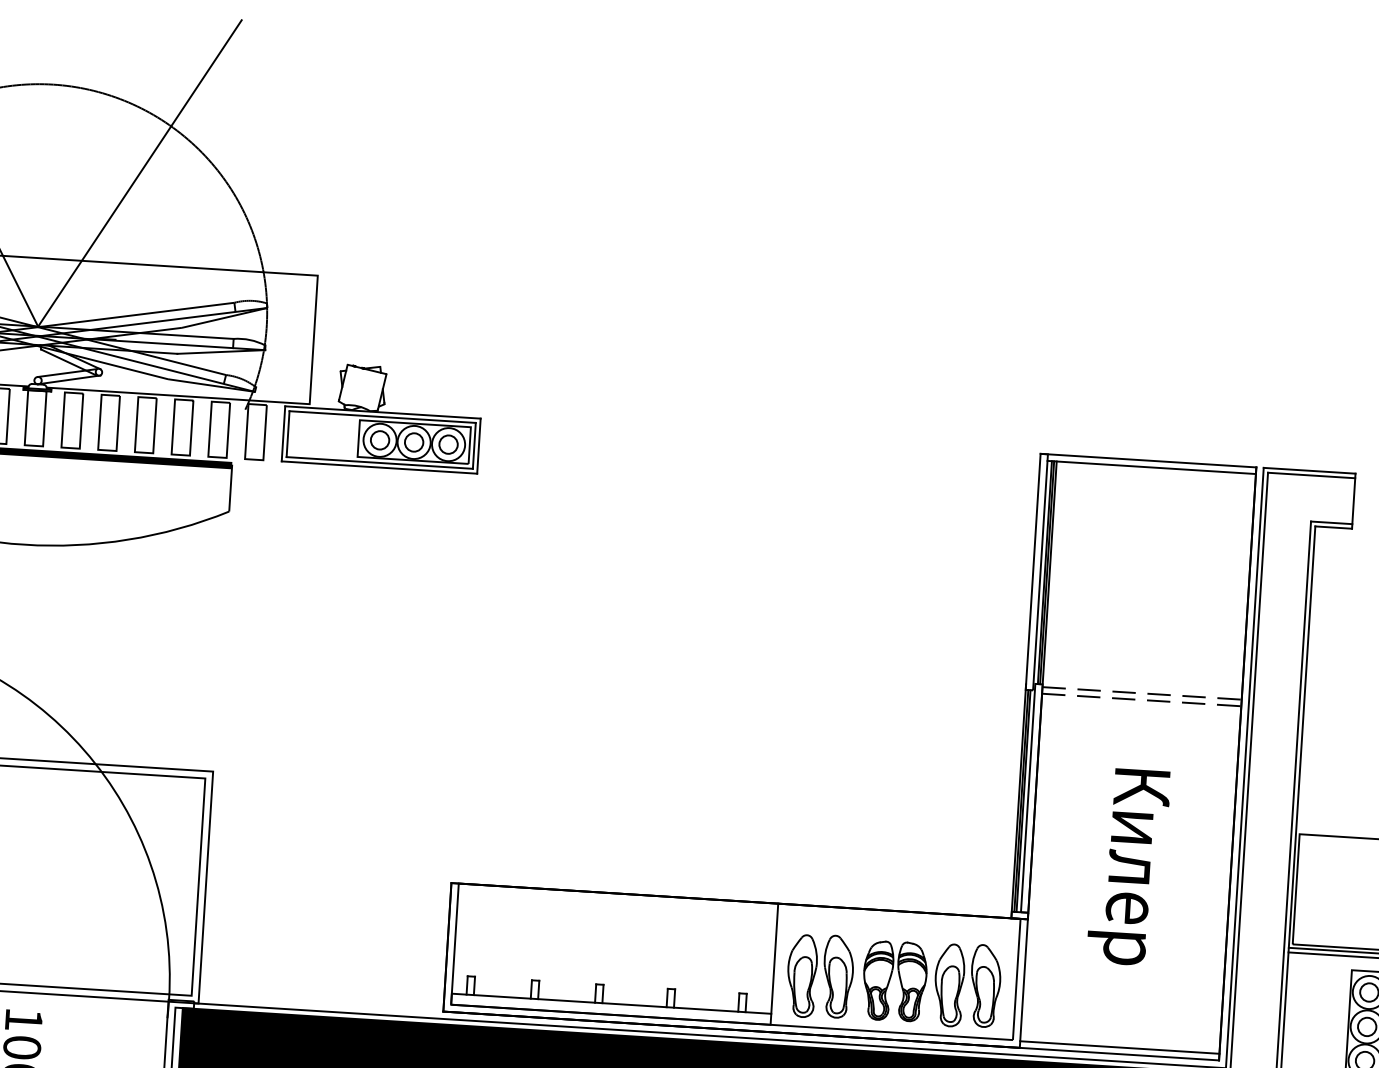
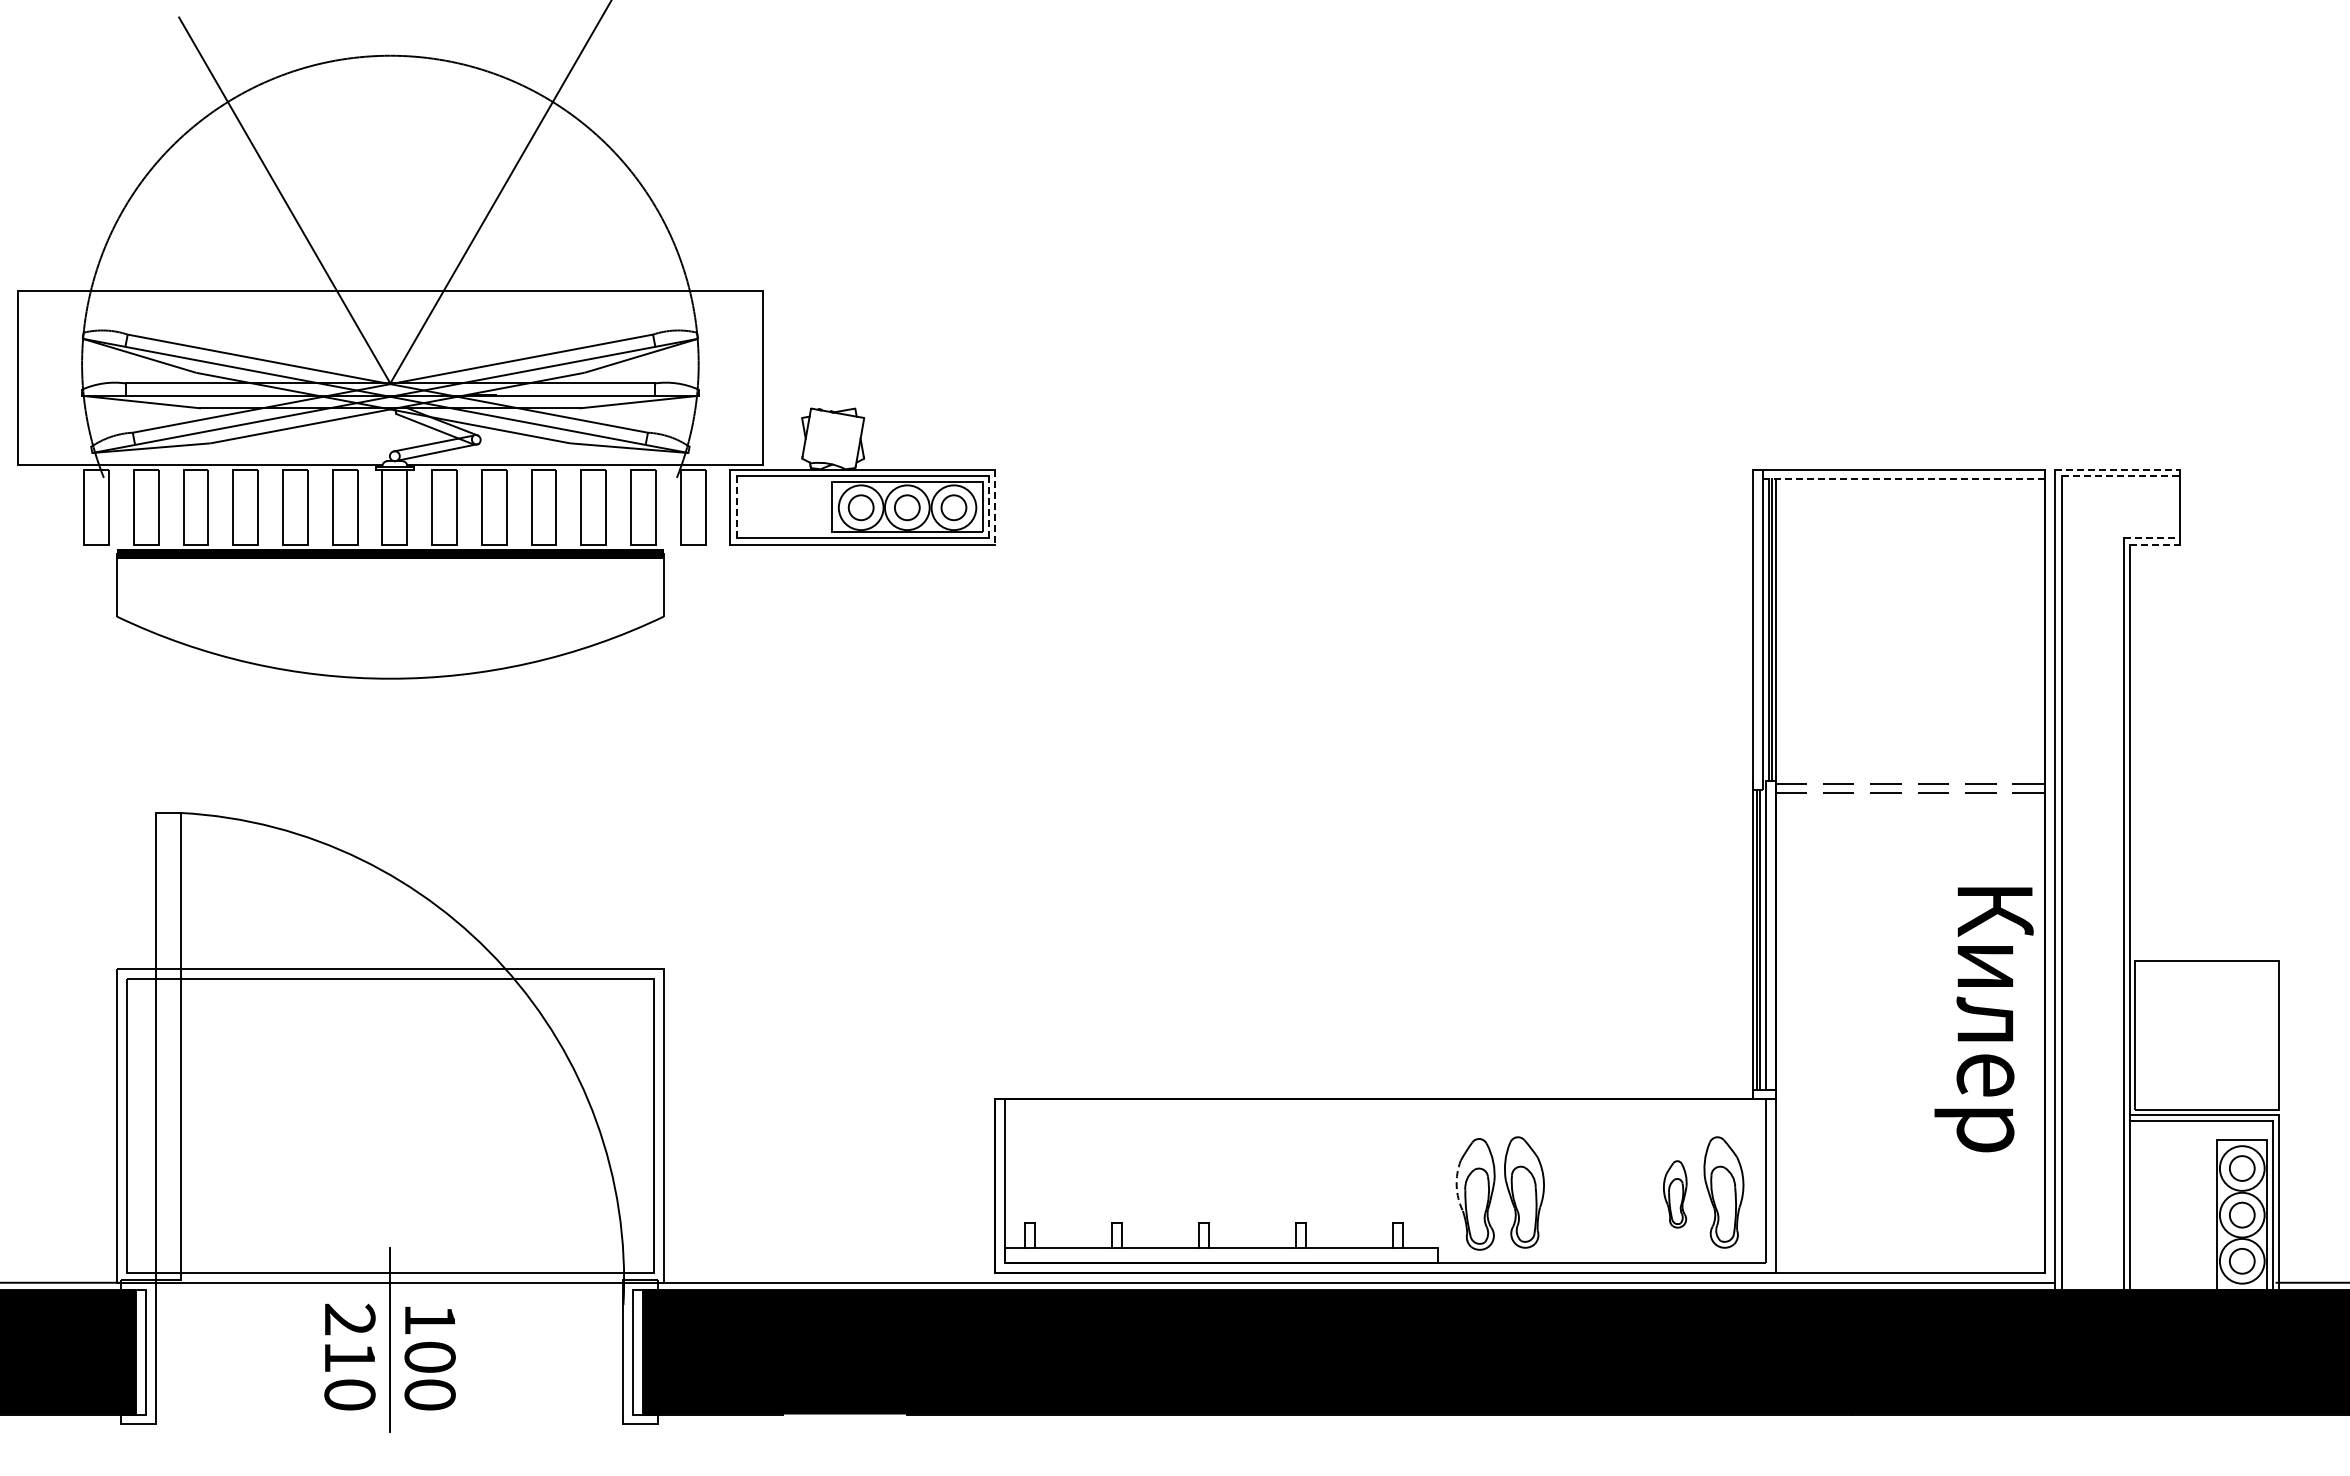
line: (287, 434) -> (736, 507), solid -> dashed
line: (474, 446) -> (988, 507), solid -> dashed
line: (479, 446) -> (995, 507), solid -> dashed
line: (1151, 467) -> (1904, 478), solid -> dashed
line: (1309, 470) -> (2117, 469), solid -> dashed
line: (1312, 475) -> (2121, 476), solid -> dashed
line: (1331, 523) -> (2151, 538), solid -> dashed
line: (1333, 527) -> (2154, 544), solid -> dashed
text: (1128, 866) -> (1983, 1019), moved
line: (774, 958) -> (1437, 1172), removed
arc: (788, 968) -> (1456, 1185), solid -> dashed
part: (890, 979) -> (1595, 1191), removed
part: (949, 985) -> (1675, 1194), size x0.6
line: (1119, 1047) -> (1910, 1263), removed

